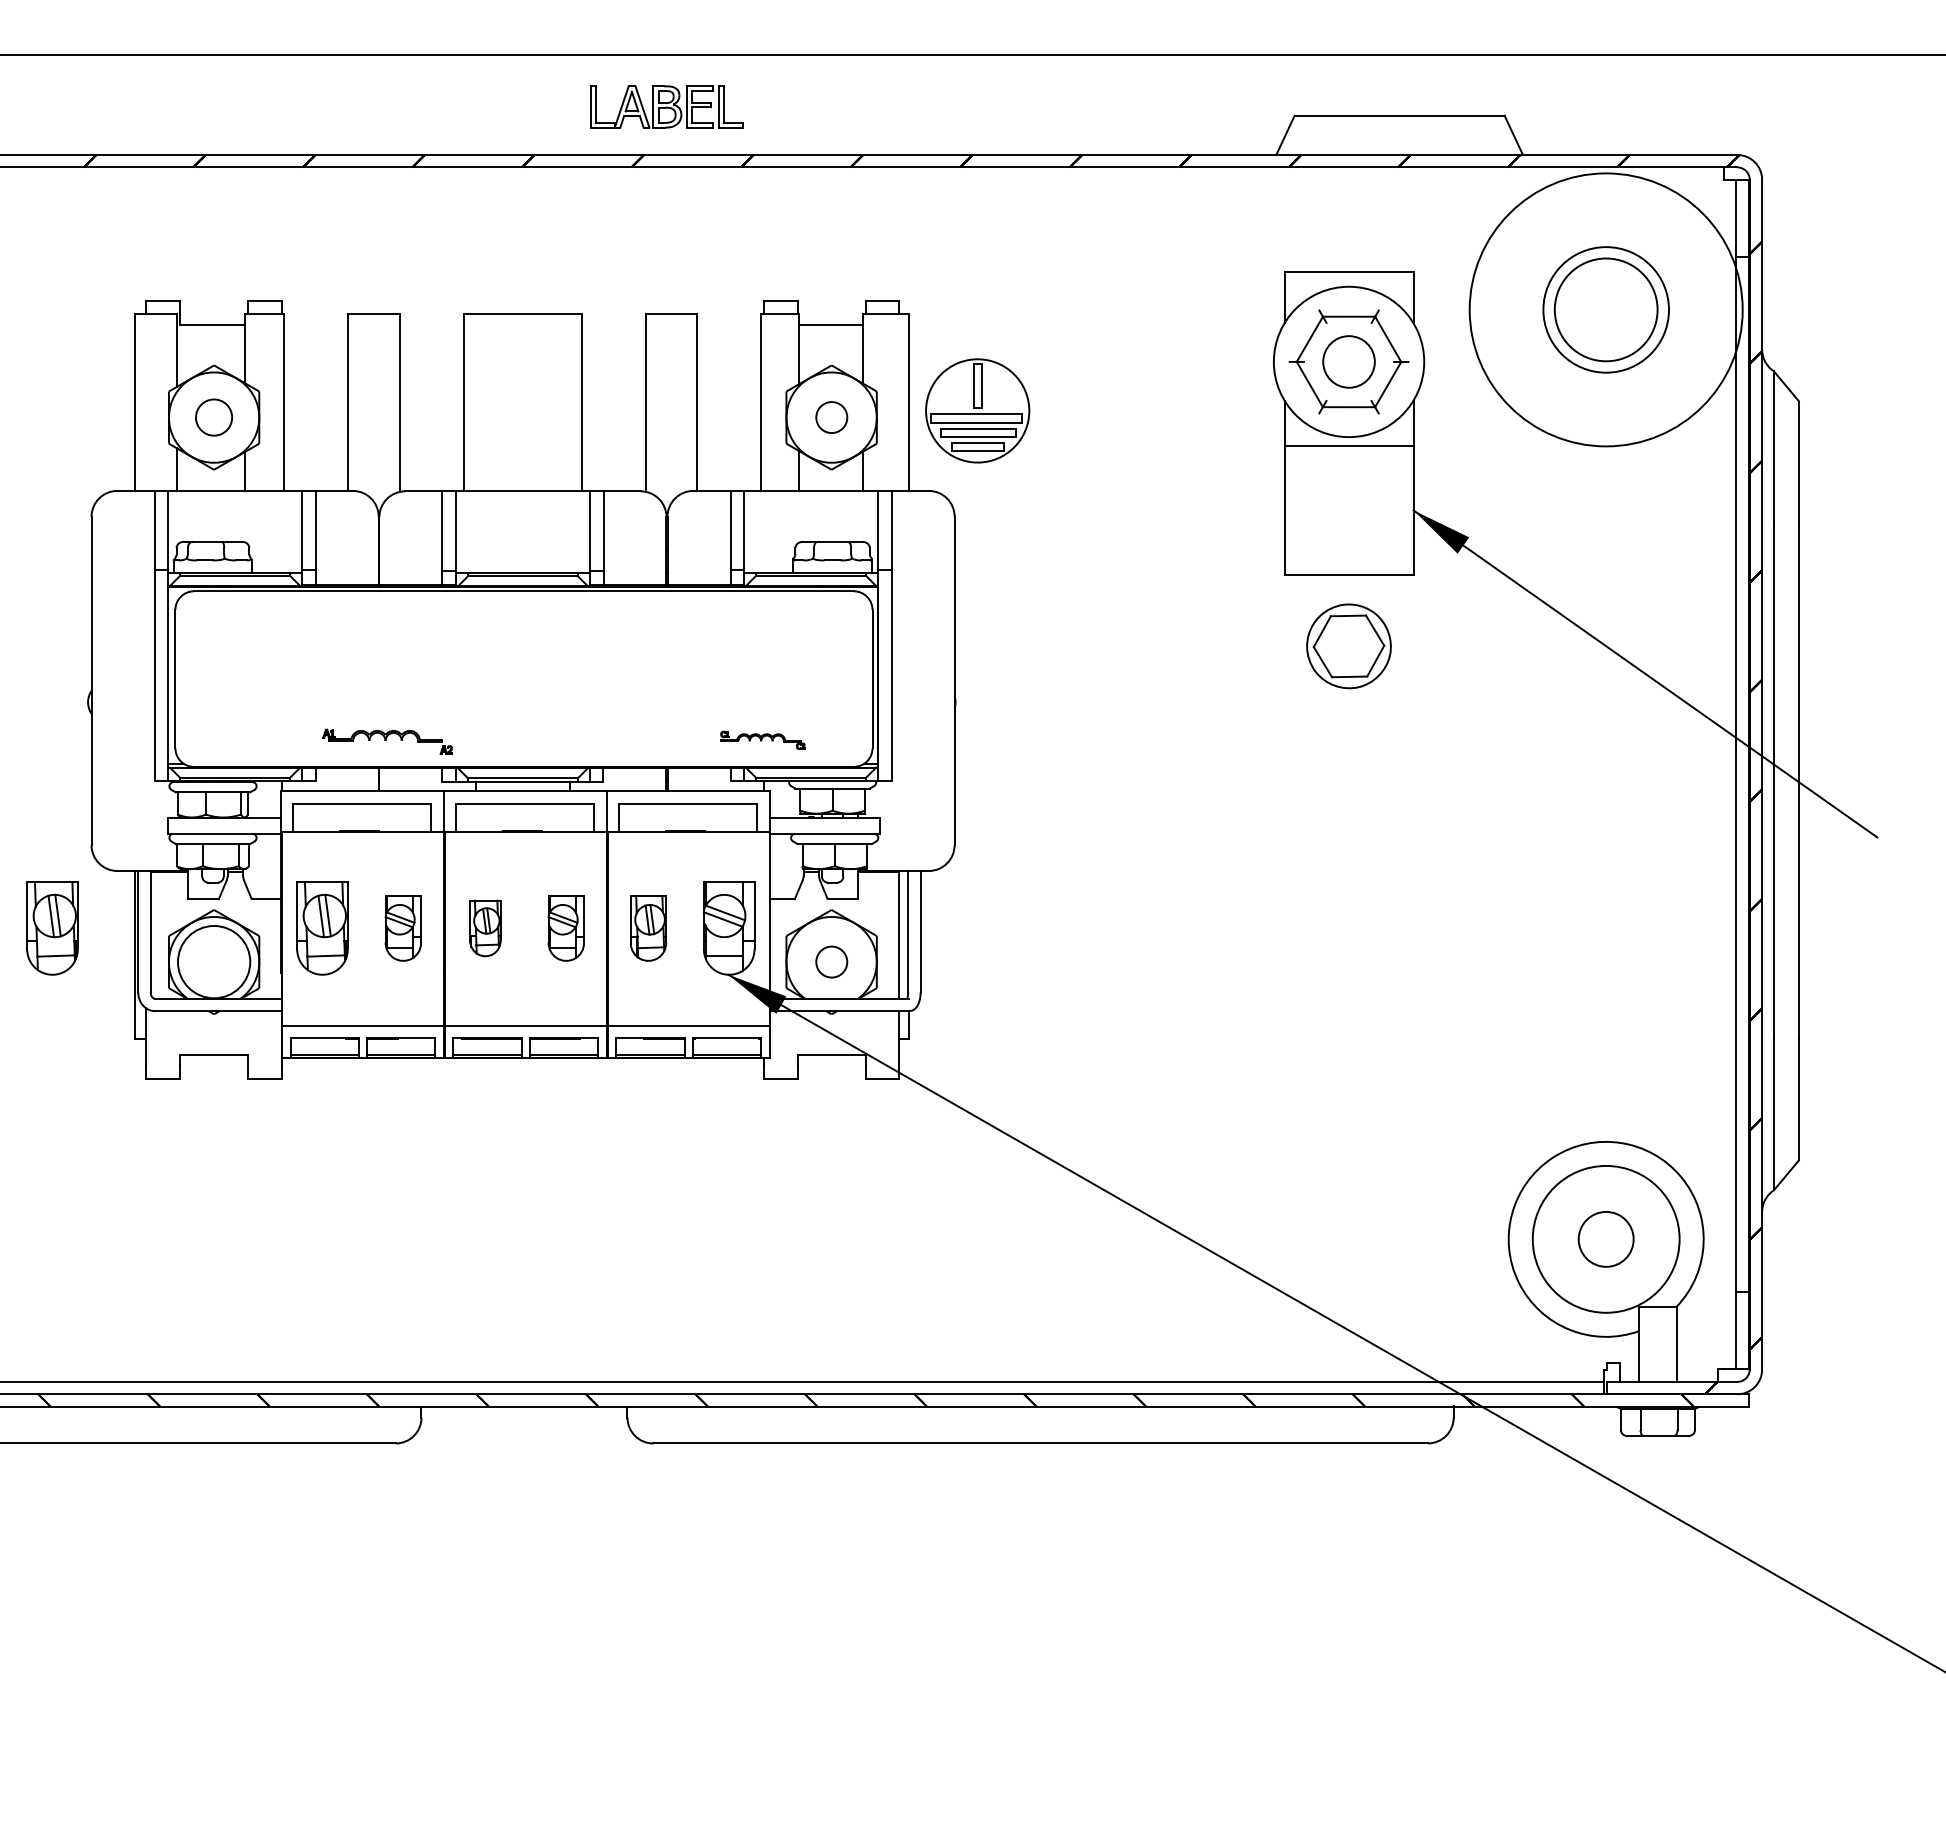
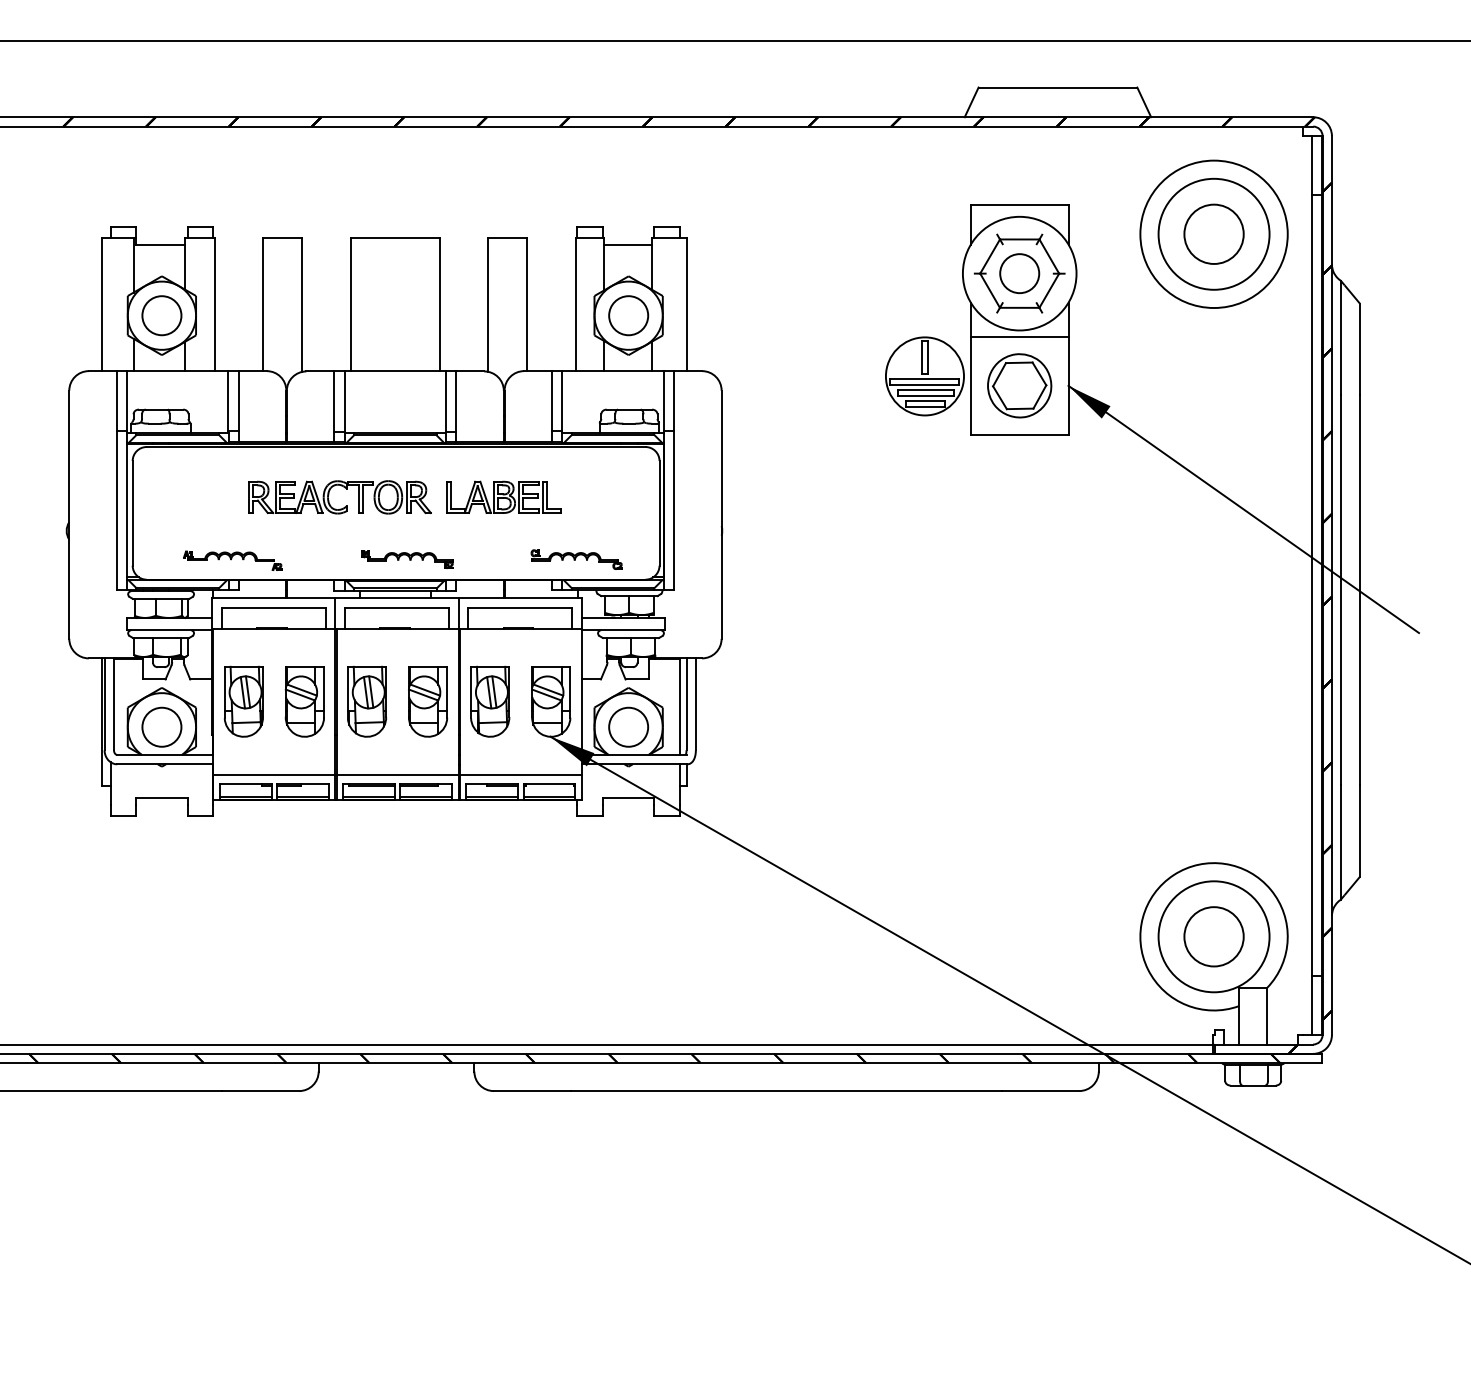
part: (666, 106) -> (503, 497), moved
circle: (1605, 309) -> (1213, 234), size x0.62
circle: (1605, 309) -> (1213, 234), size x0.71
circle: (1605, 309) -> (1213, 234), size x1.43
part: (977, 410) -> (924, 376), moved
circle: (213, 417) -> (161, 315), size x1.43
circle: (831, 417) -> (628, 315), size x1.67
part: (1348, 646) -> (1019, 385), moved
part: (458, 647) -> (346, 489), added
part: (539, 740) -> (407, 559), added
part: (762, 740) -> (576, 559), size x1.43
part: (387, 741) -> (232, 560), moved
part: (52, 928) -> (39, 701), removed
part: (403, 928) -> (305, 701), size x1.43
part: (485, 928) -> (367, 701), size x1.67
part: (566, 928) -> (428, 701), size x1.43
part: (648, 928) -> (490, 701), size x1.43
circle: (213, 961) -> (161, 726), size x0.71
circle: (831, 961) -> (628, 726), size x1.67
circle: (1605, 1239) -> (1213, 936), size x1.43

